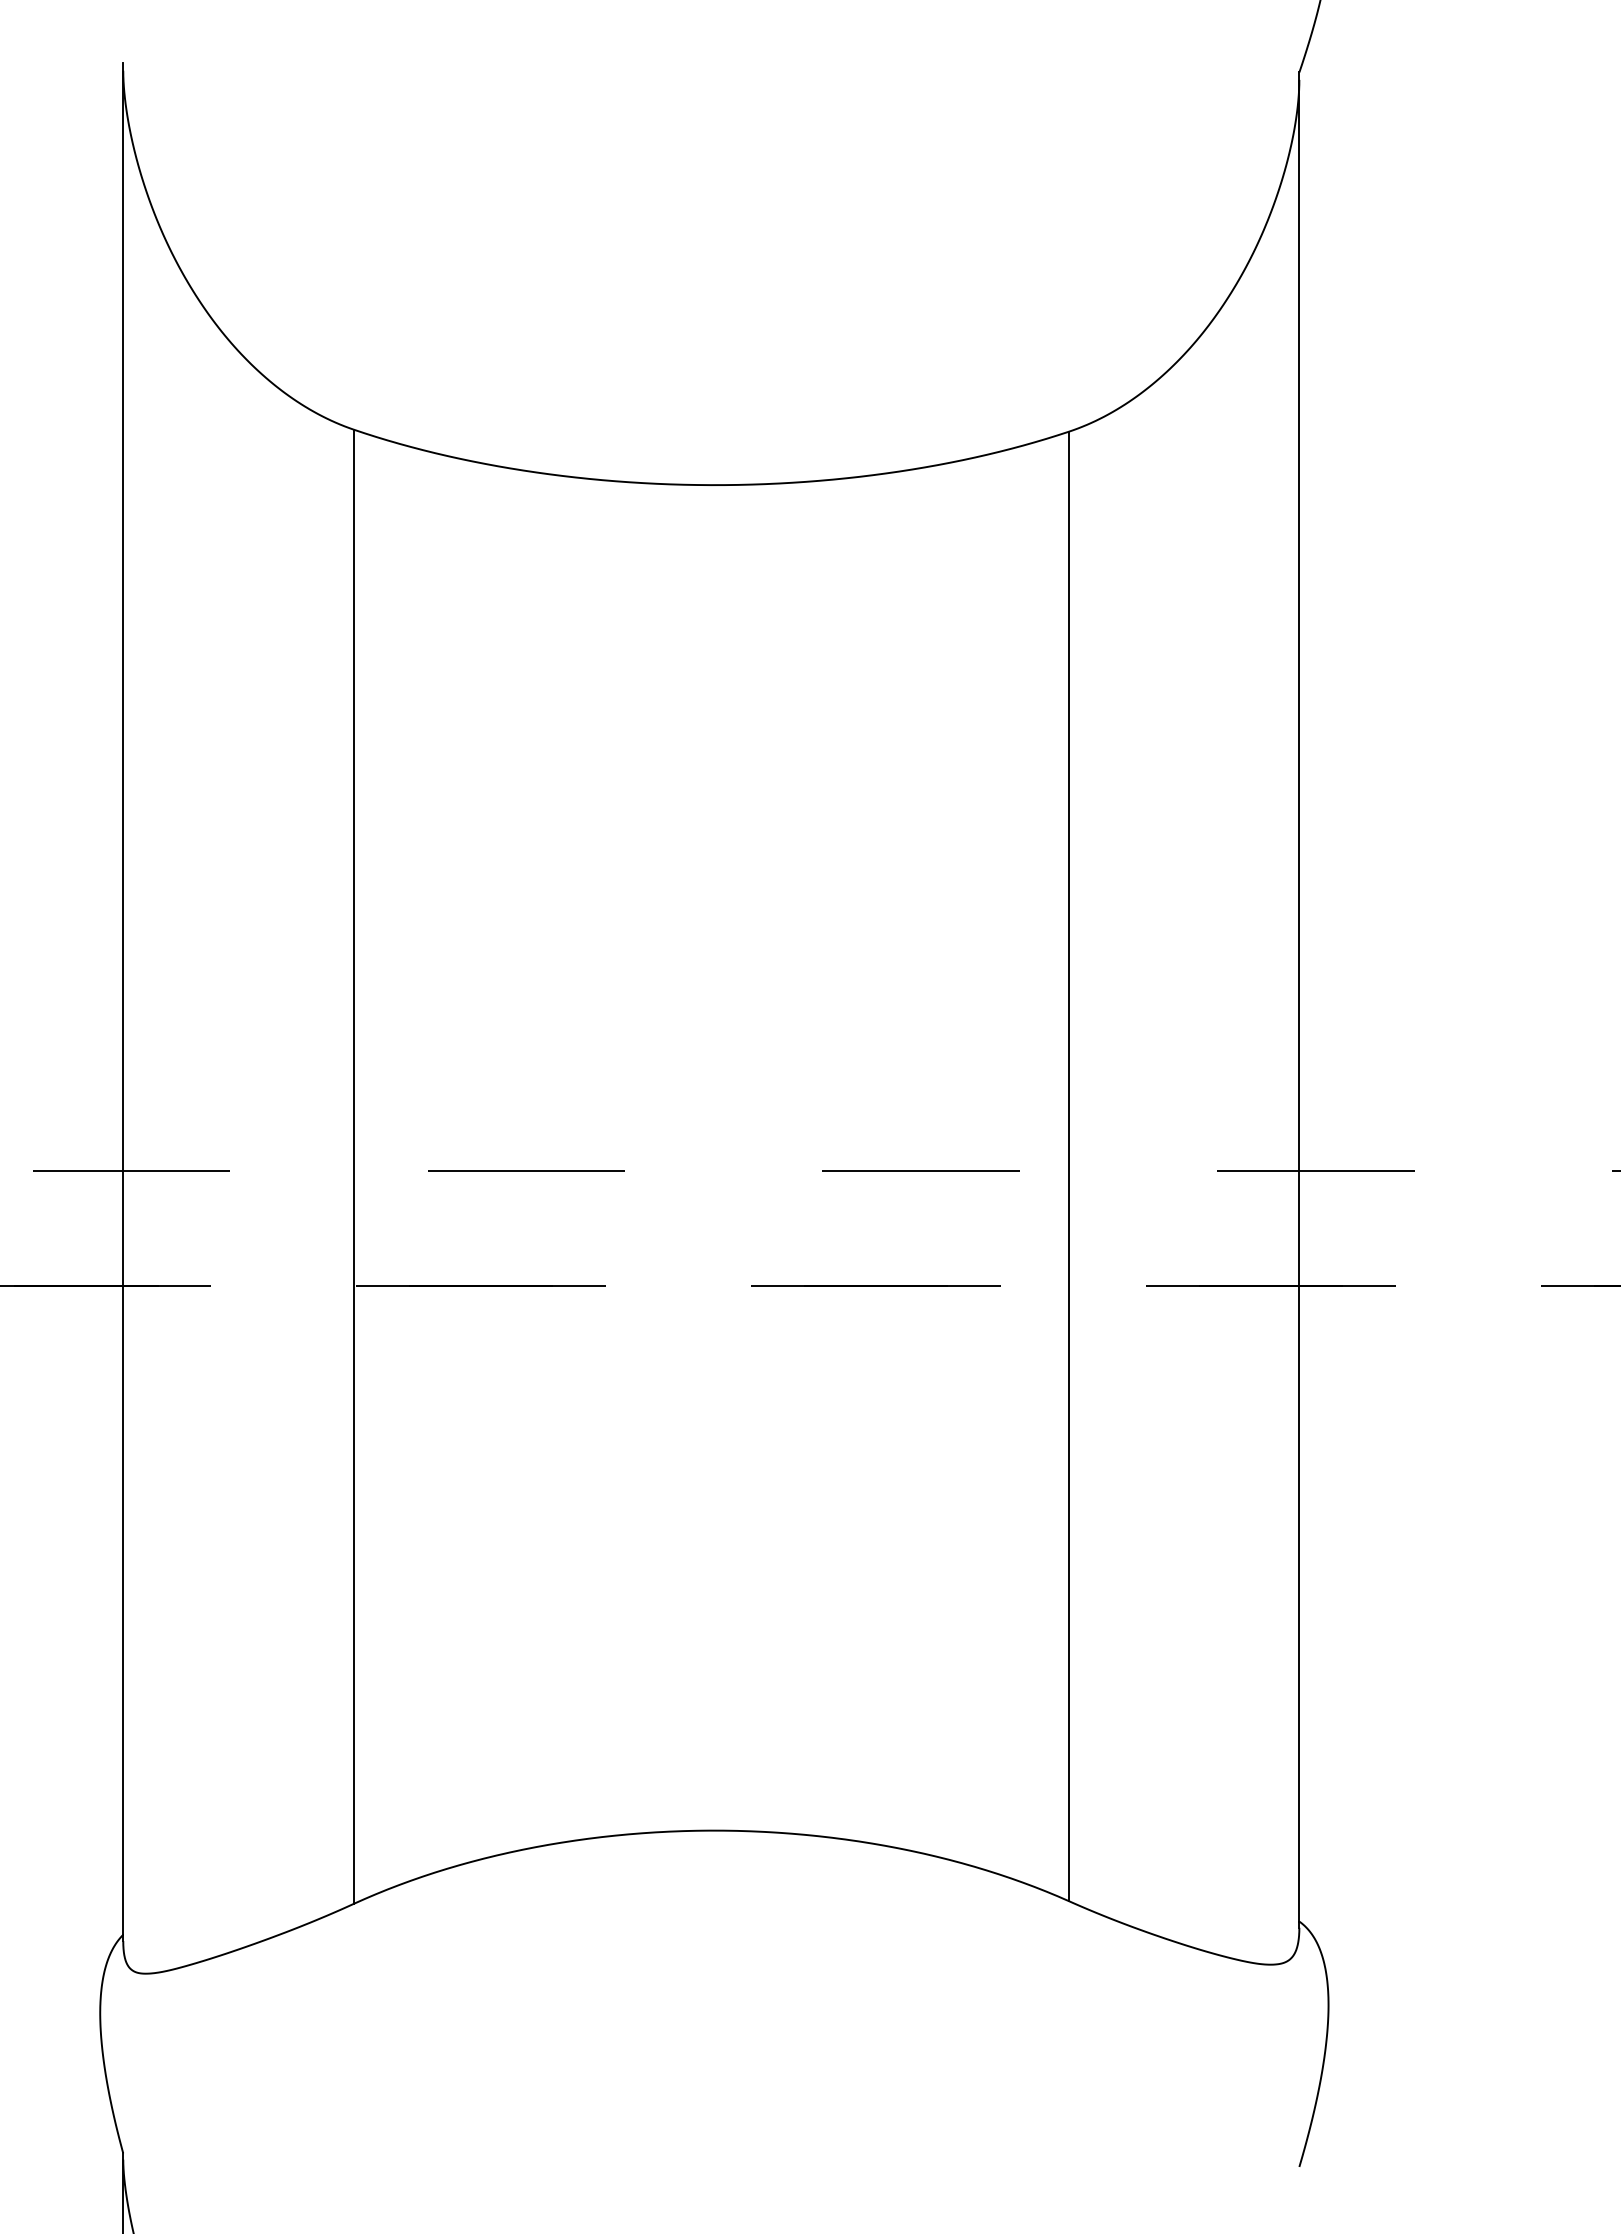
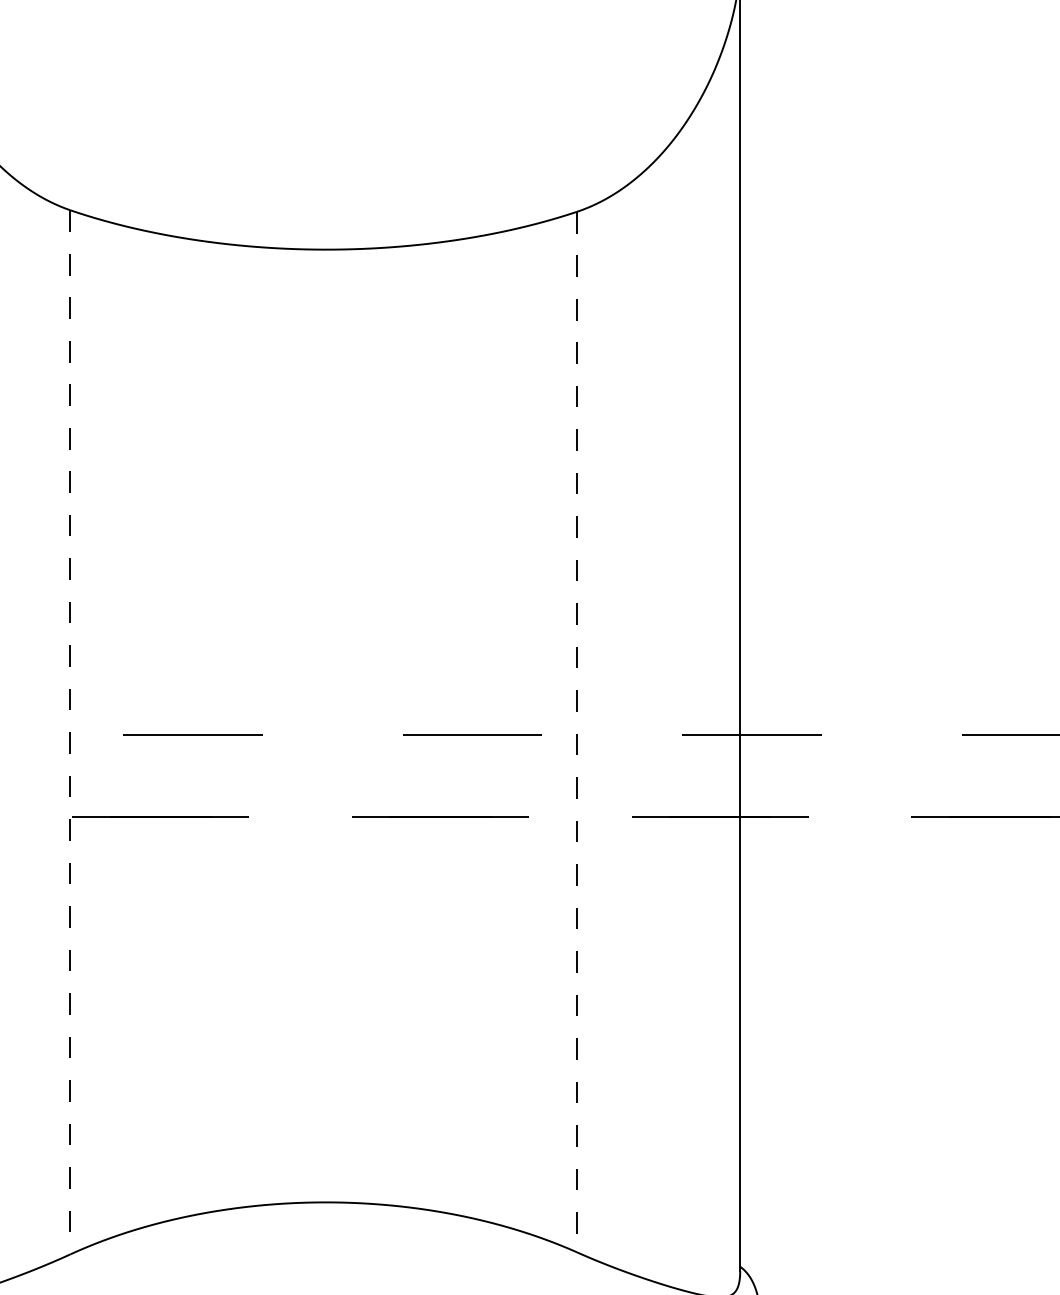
line: (1069, 1166) -> (577, 732), solid -> dashed
line: (353, 1167) -> (70, 732), solid -> dashed

